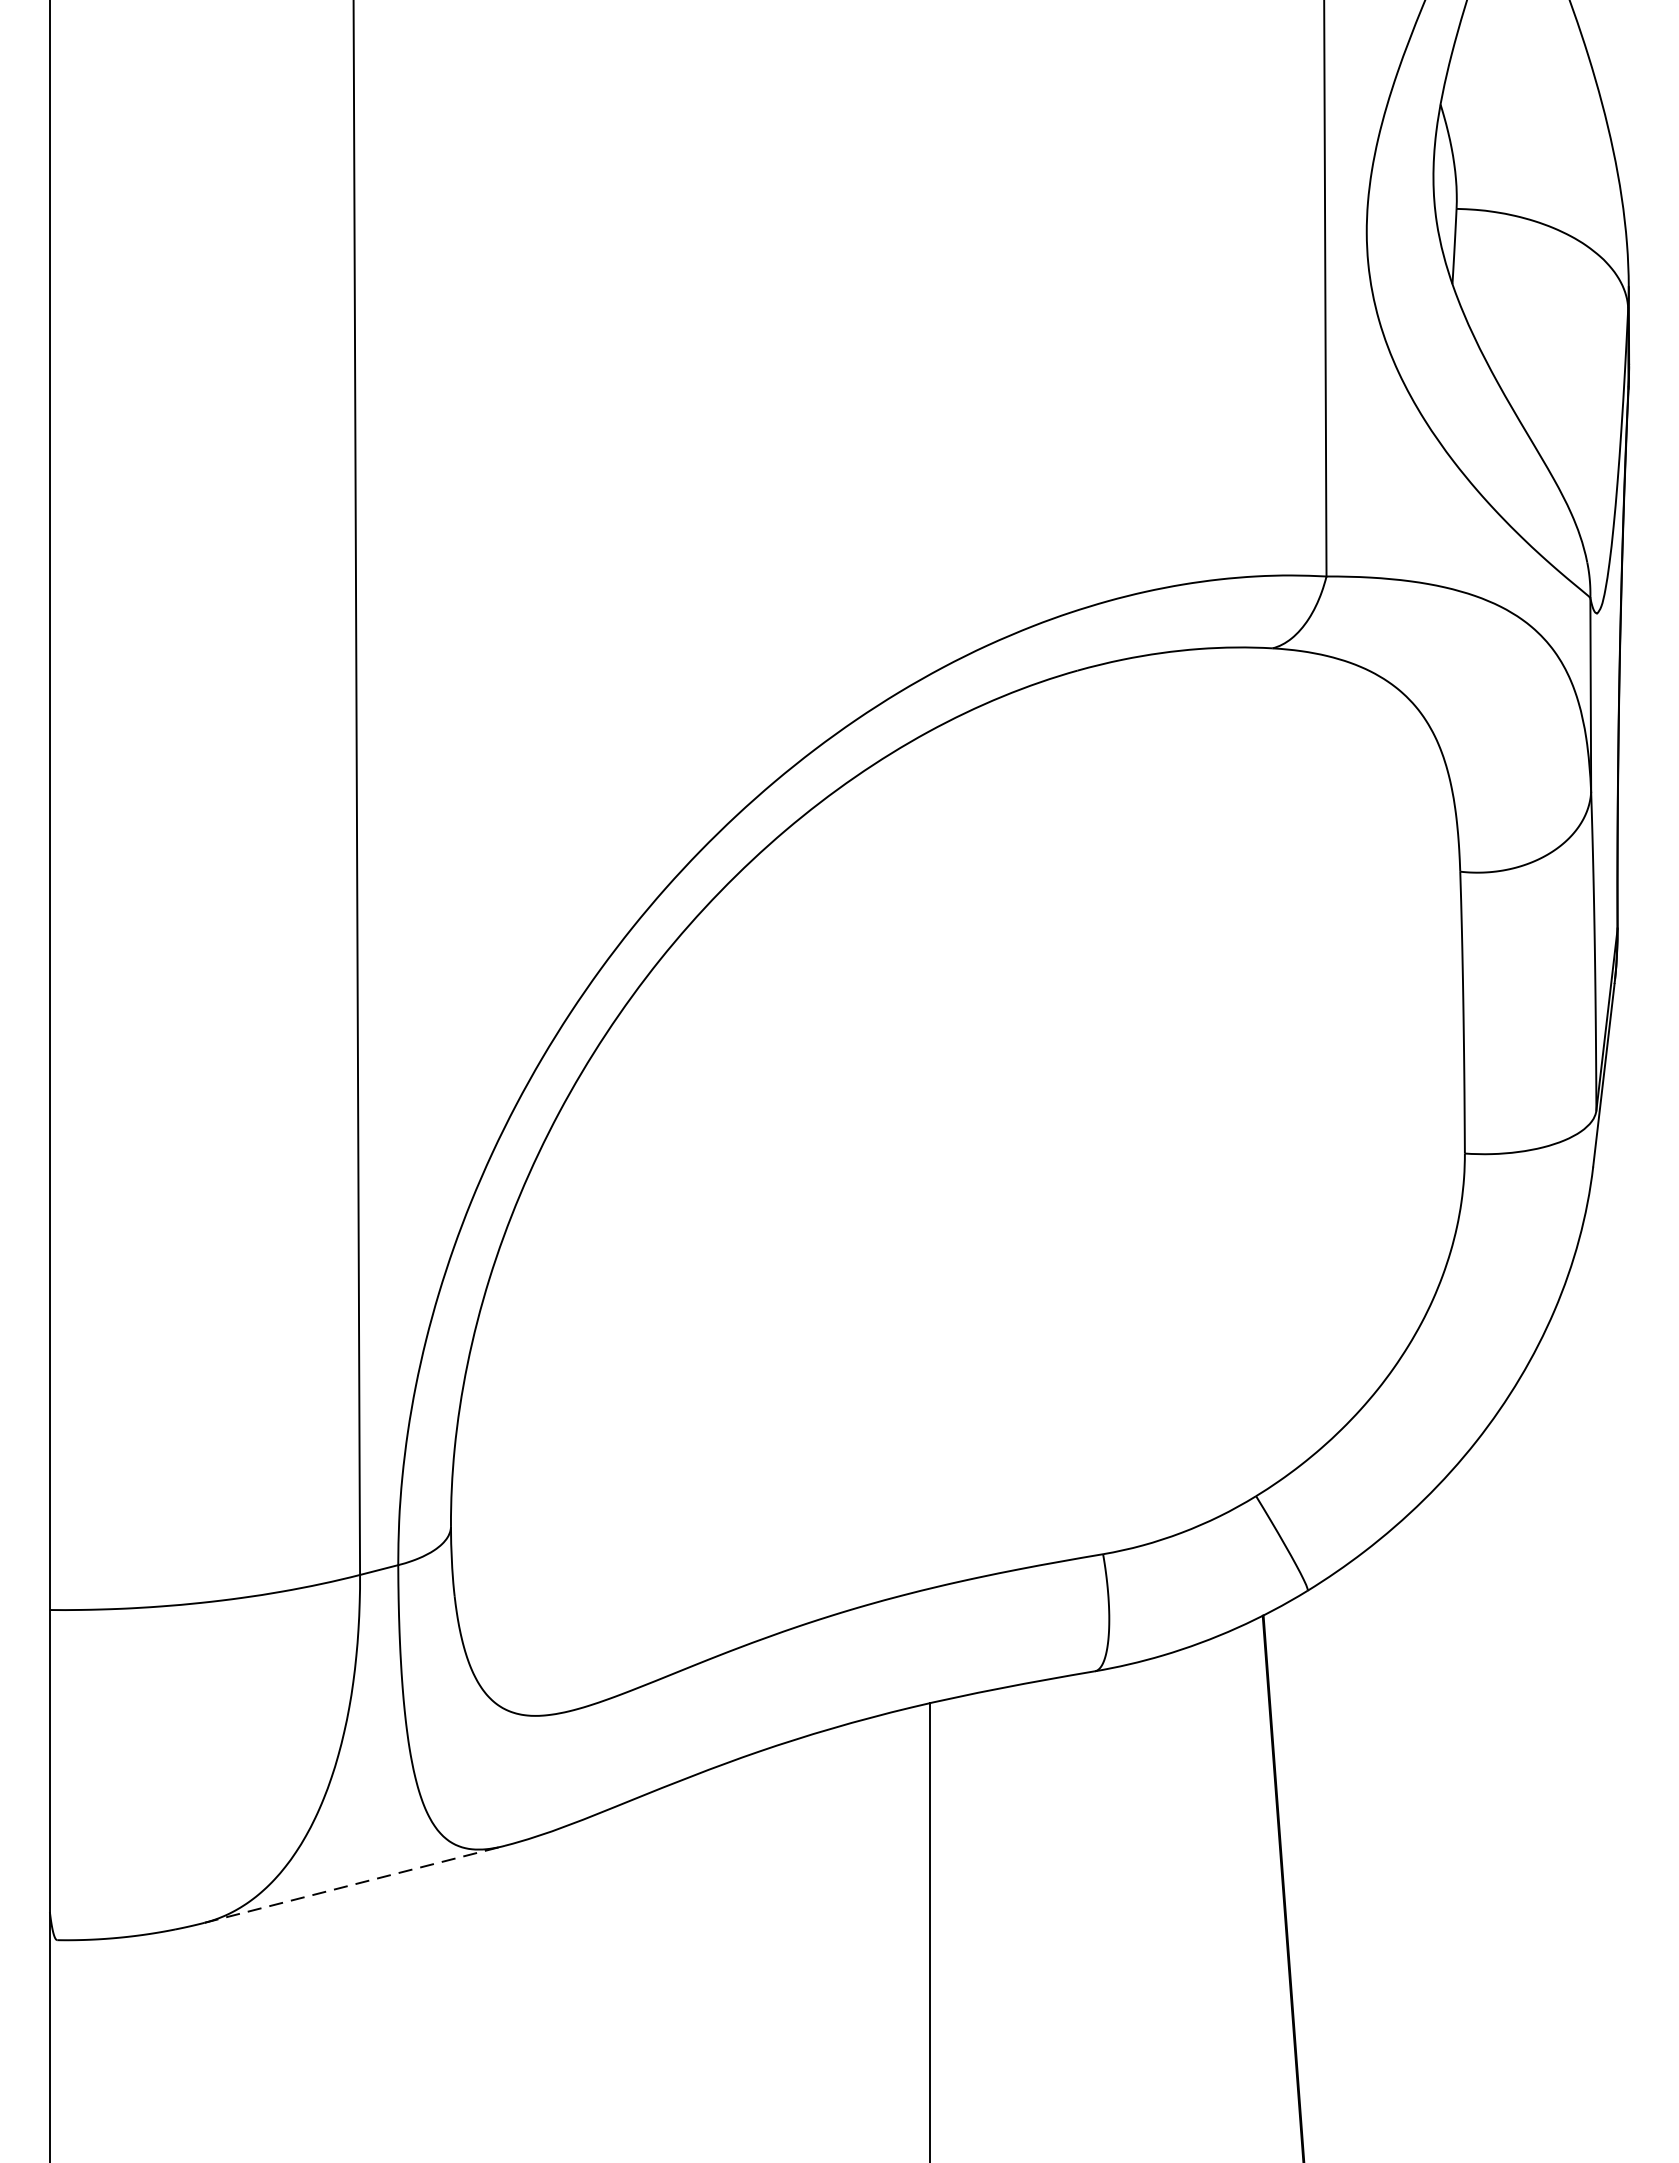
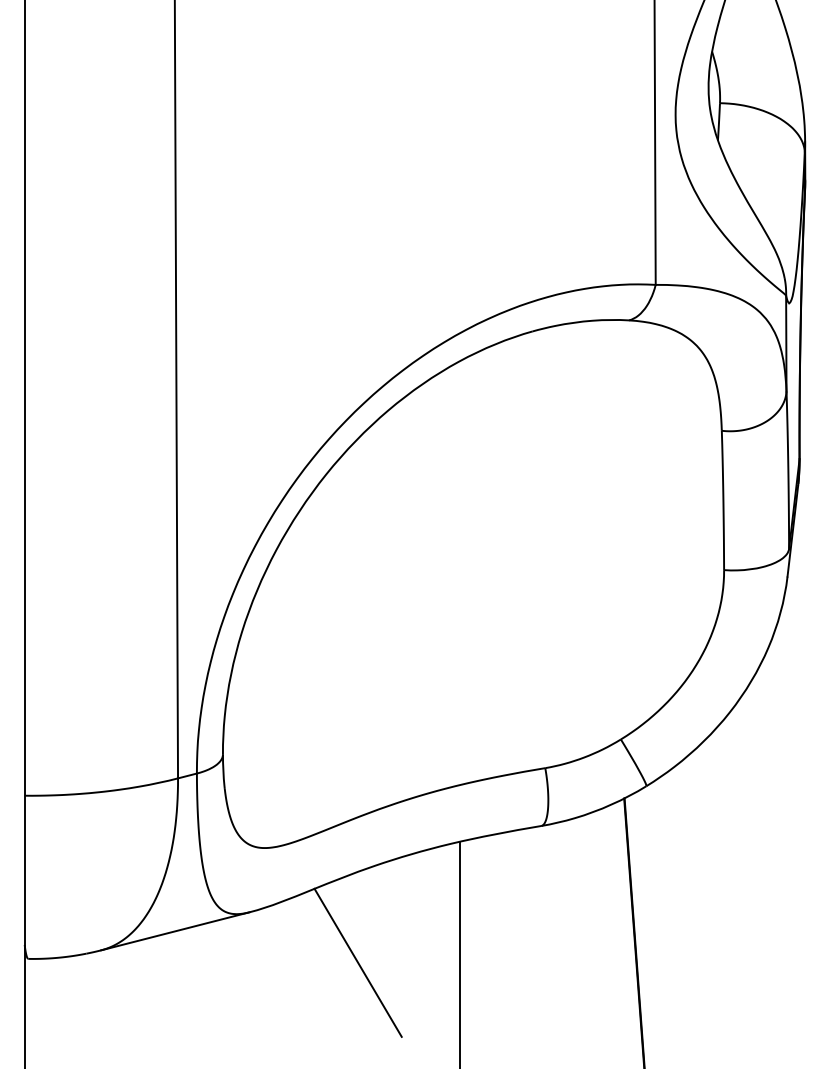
line: (354, 1884) -> (175, 931), dashed -> solid
line: (723, 1947) -> (357, 962), added

